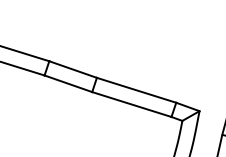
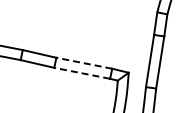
line: (135, 90) -> (83, 63), solid -> dashed
line: (130, 104) -> (81, 73), solid -> dashed

